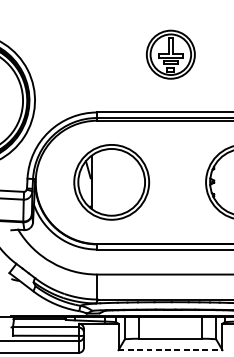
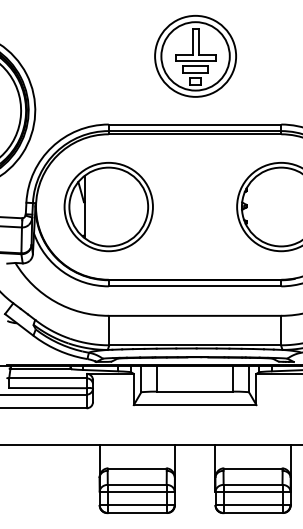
part: (170, 54) -> (195, 56), size x1.43
part: (111, 182) -> (108, 207), moved
line: (170, 350) -> (195, 405), dashed -> solid

